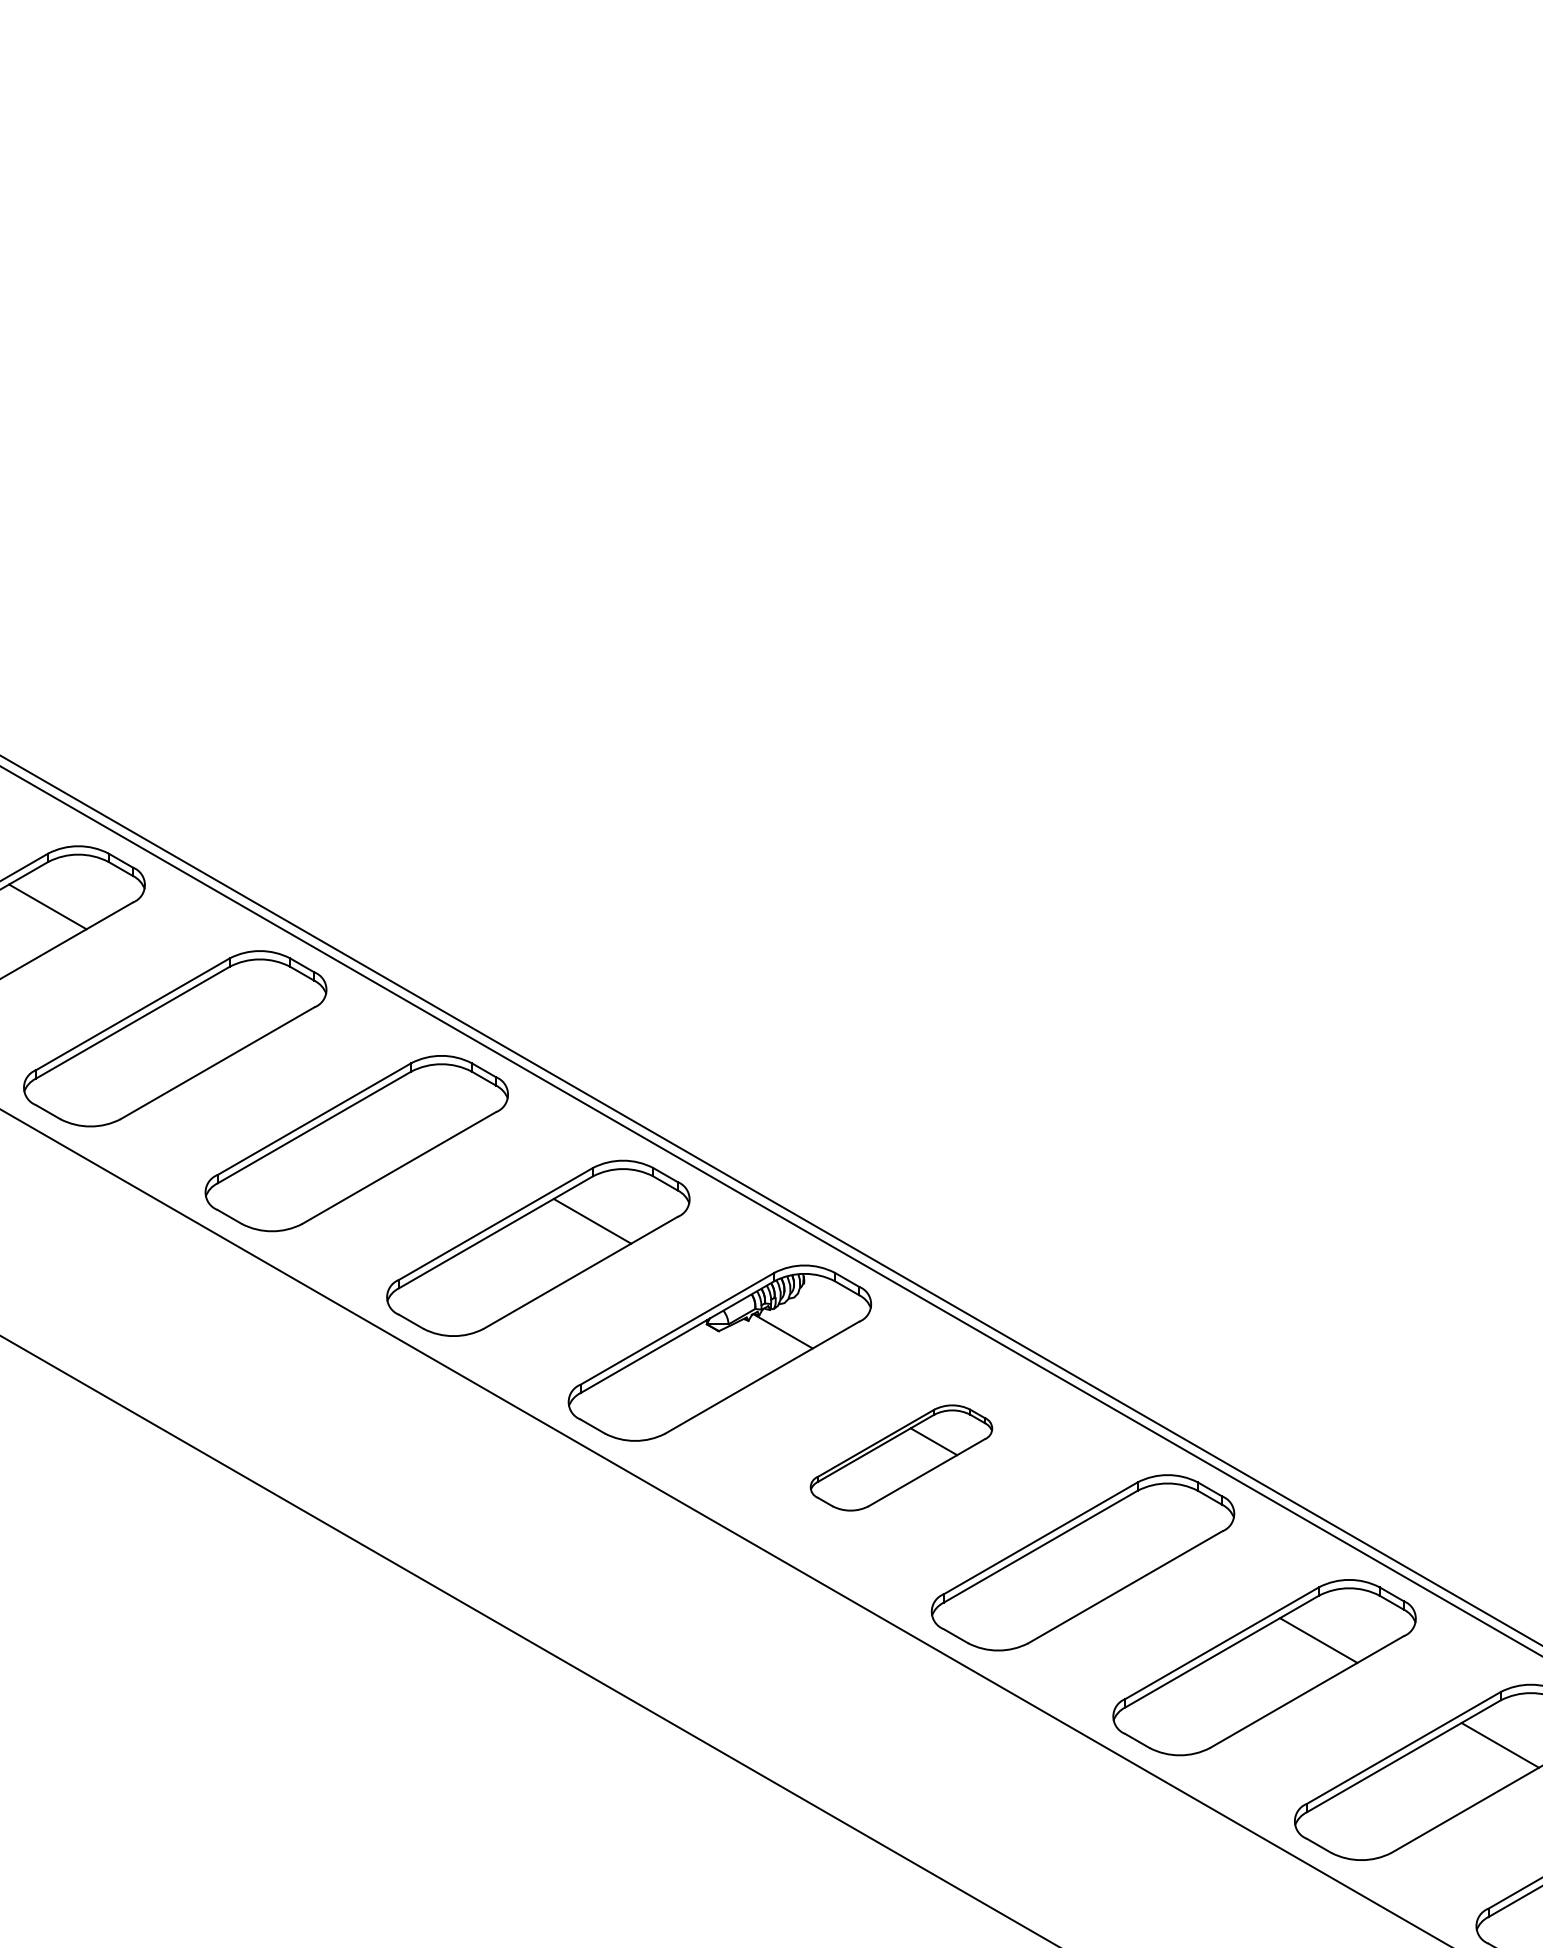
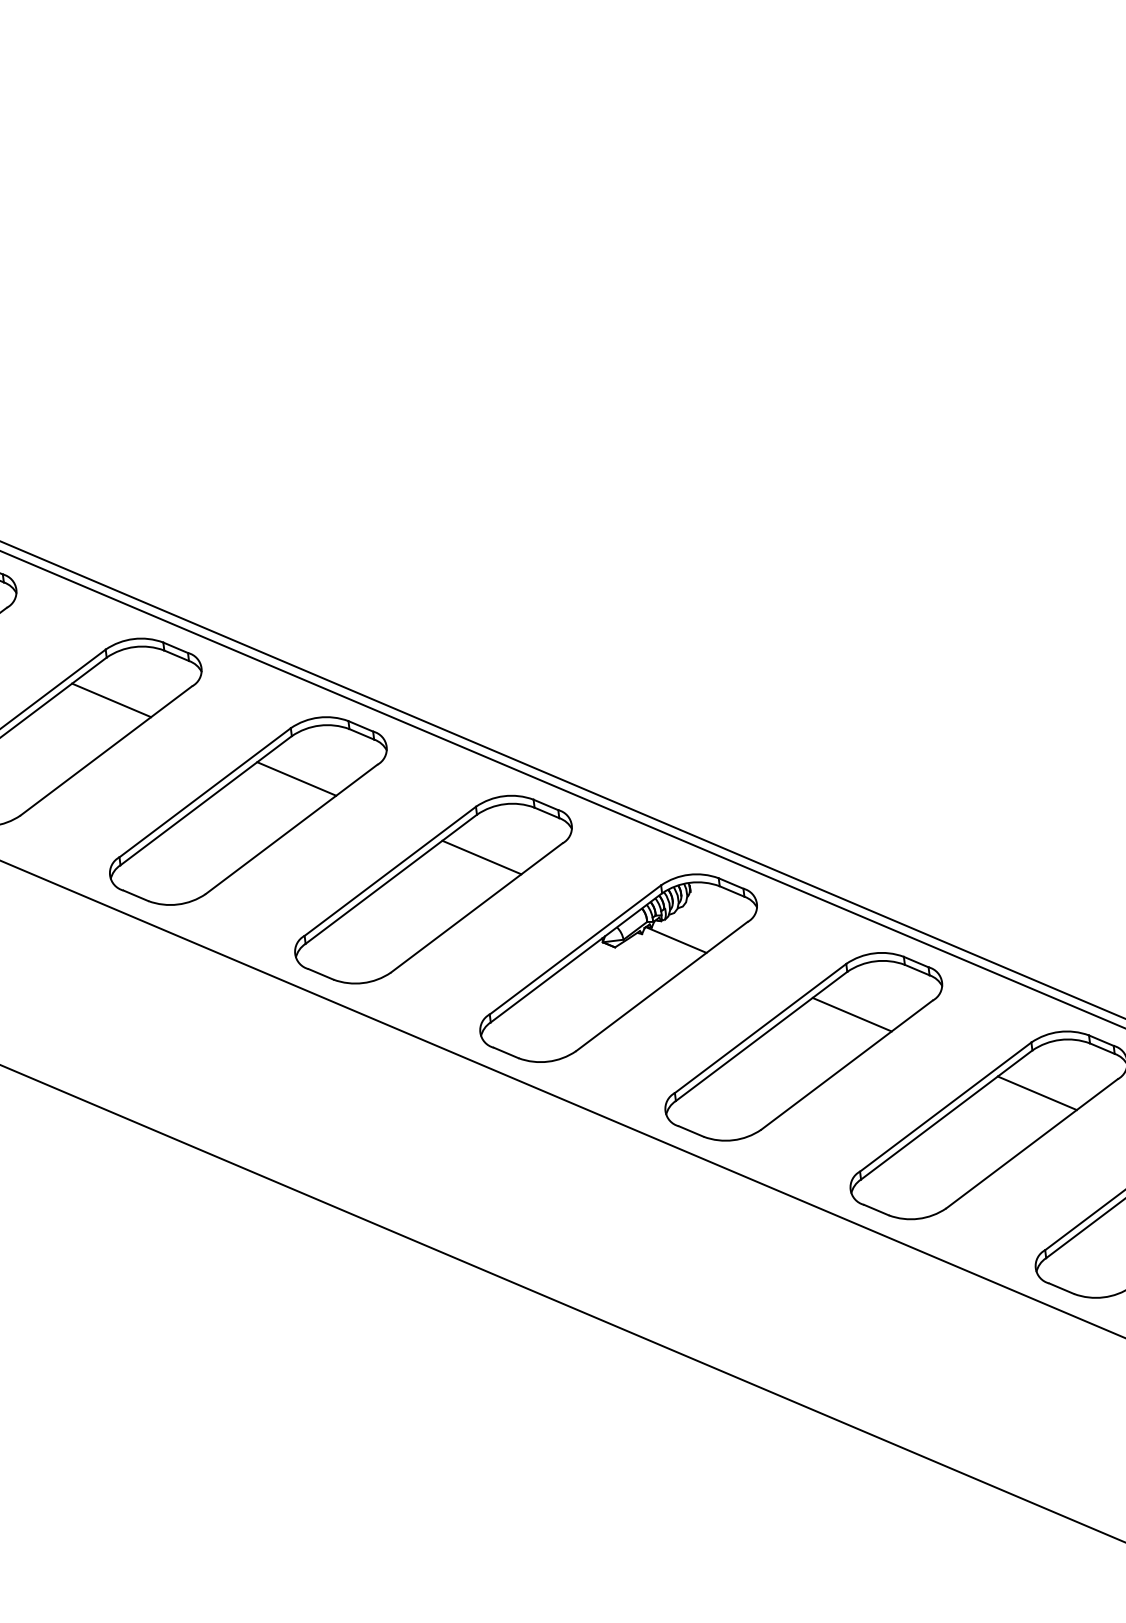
line: (229, 1011) -> (111, 700), added
line: (410, 1116) -> (296, 779), added
part: (901, 1457) -> (803, 1046), size x1.67
line: (1136, 1535) -> (1036, 1093), added

